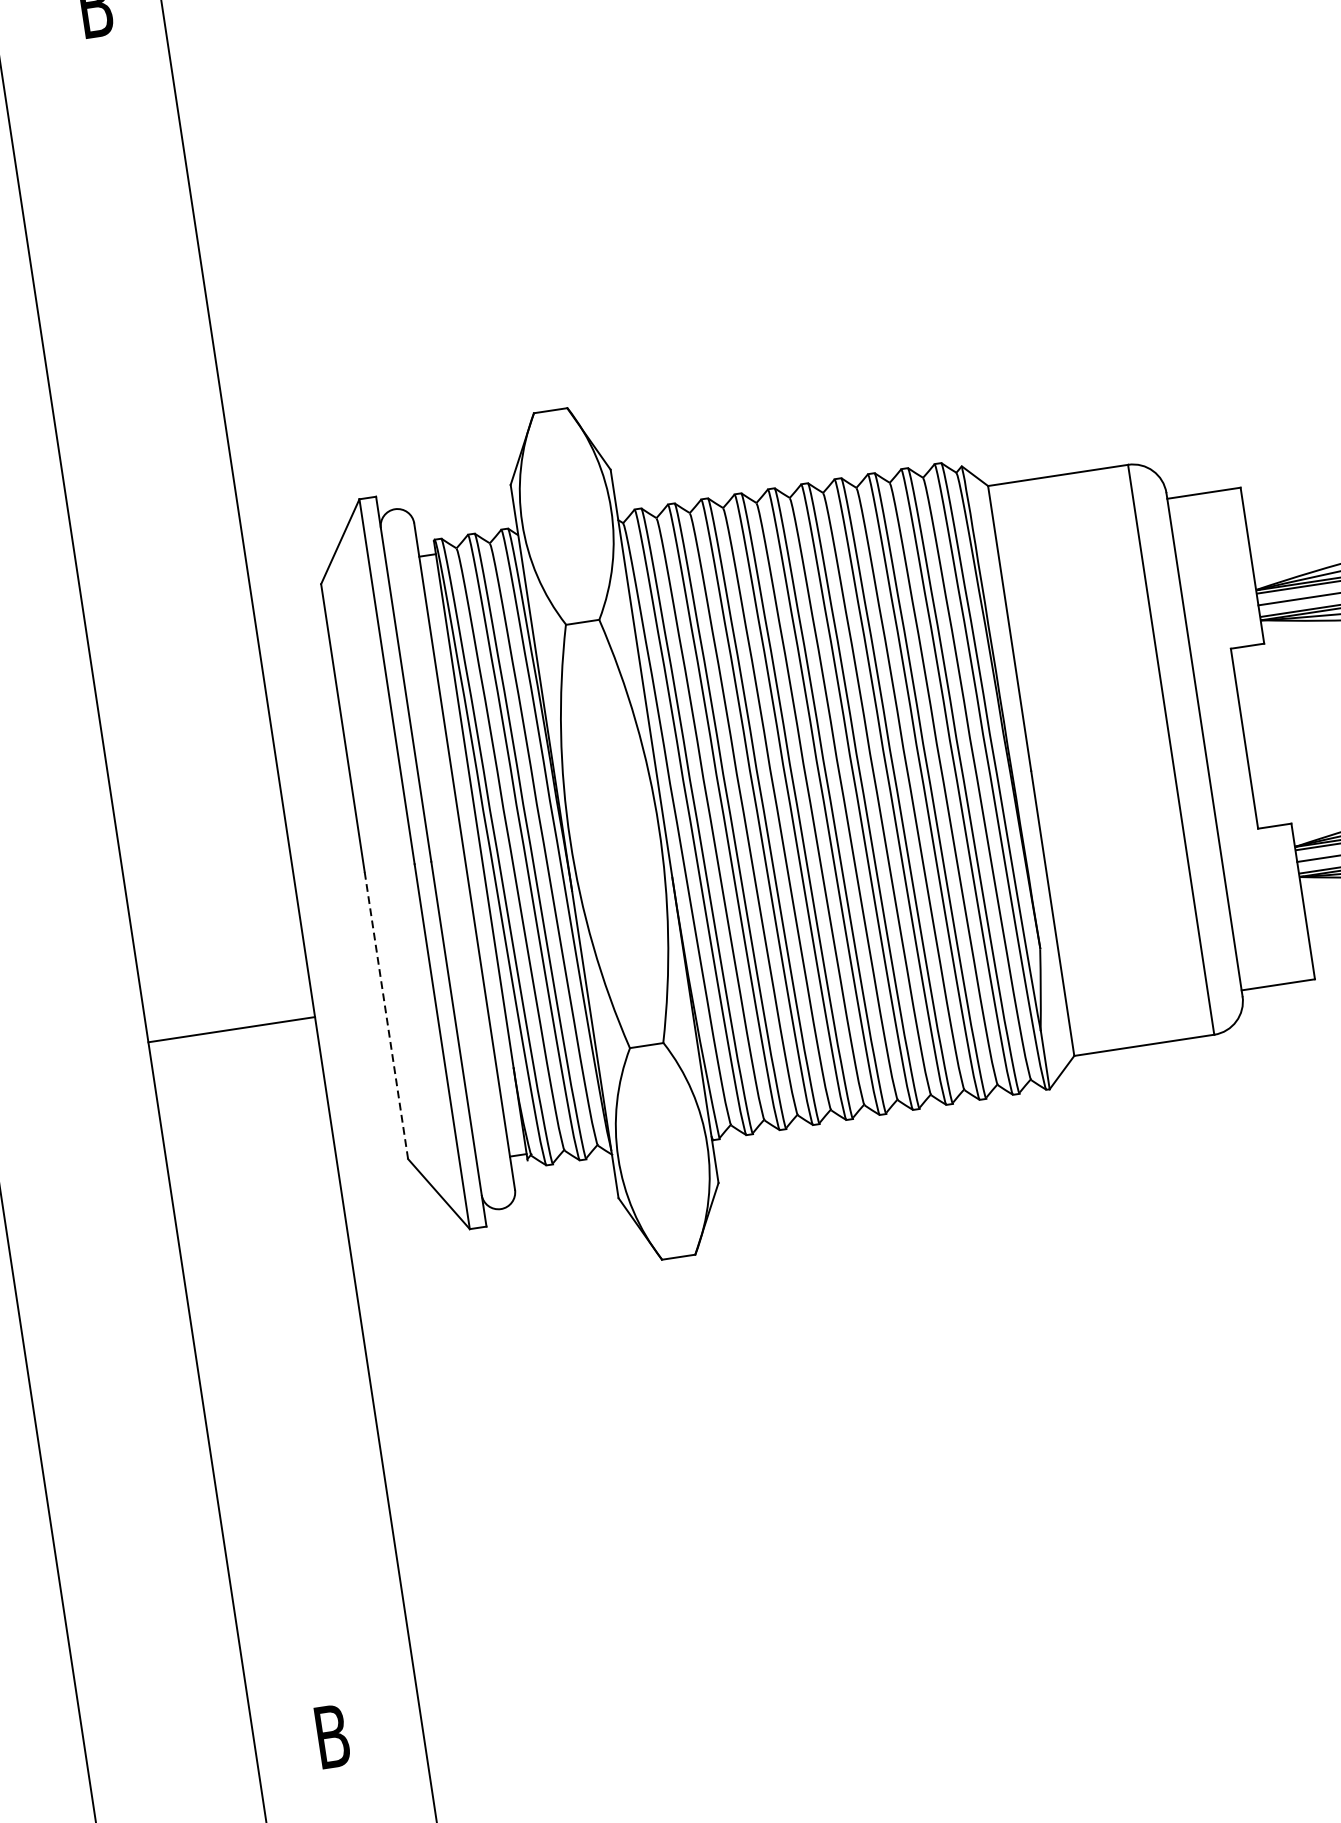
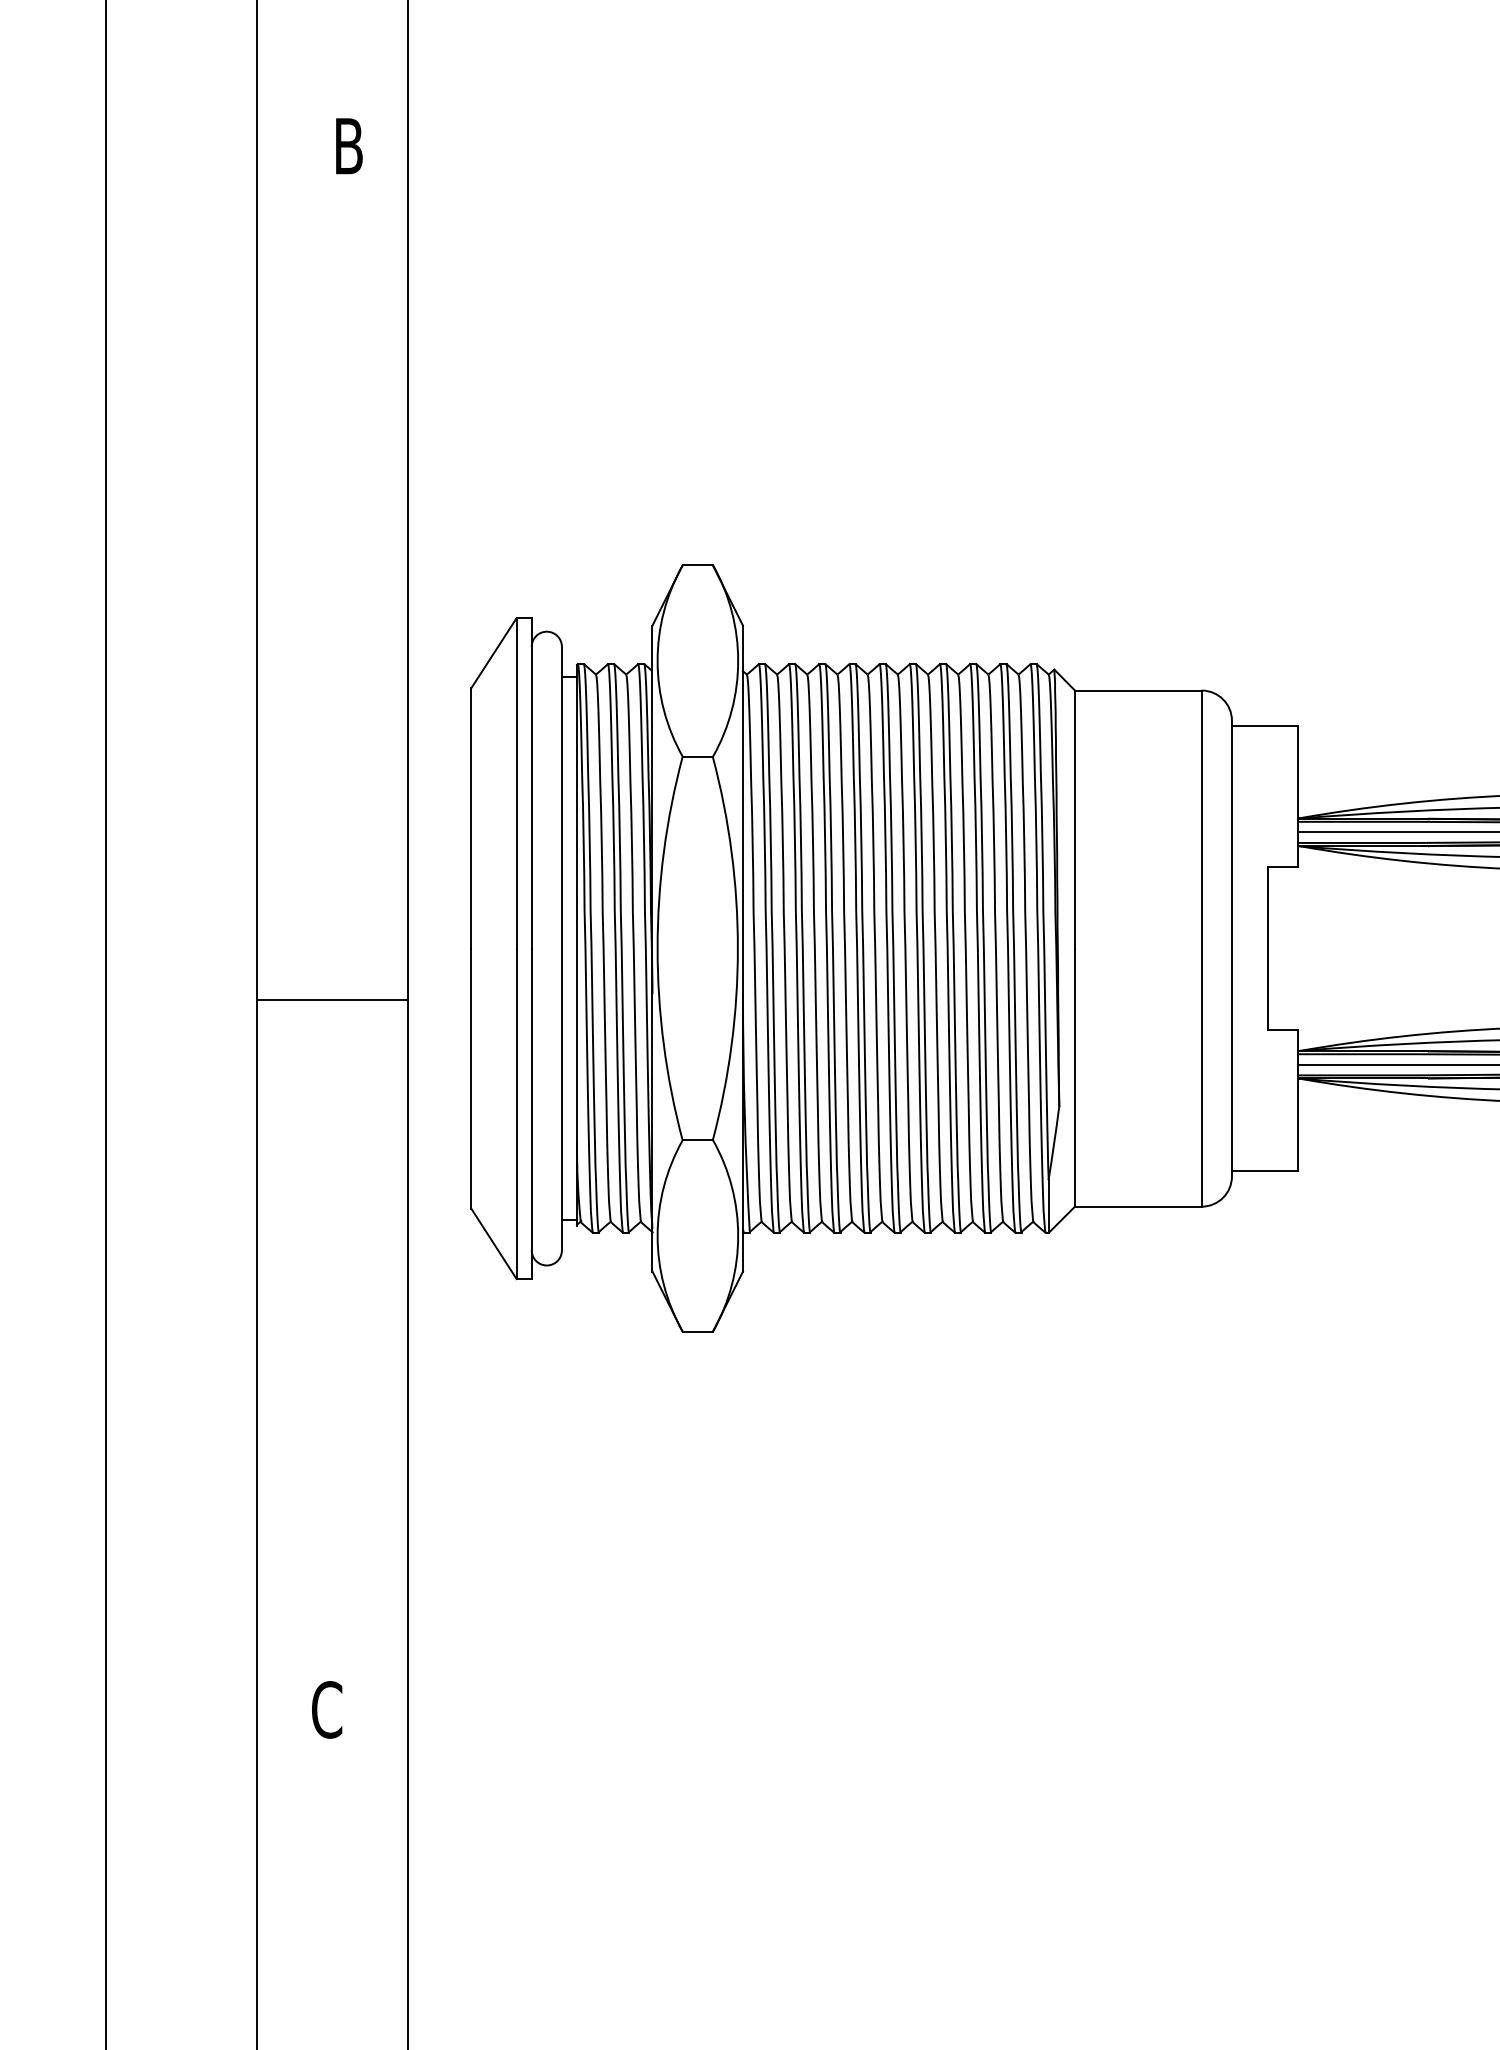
line: (386, 1015) -> (471, 1078), dashed -> solid
line: (231, 1029) -> (332, 999), moved
text: (332, 1736) -> (327, 1709), B -> C

